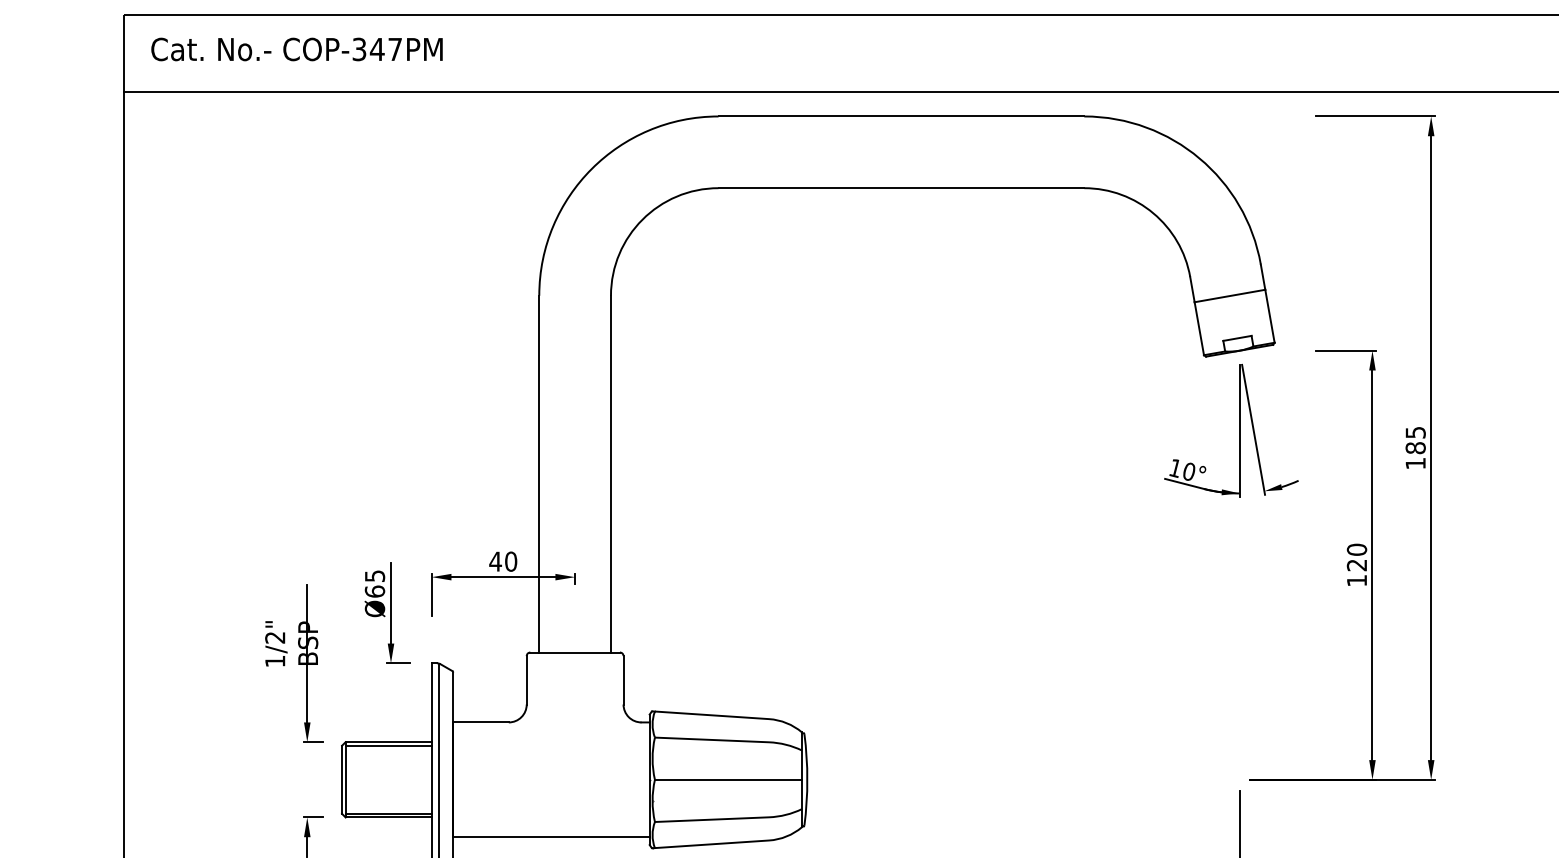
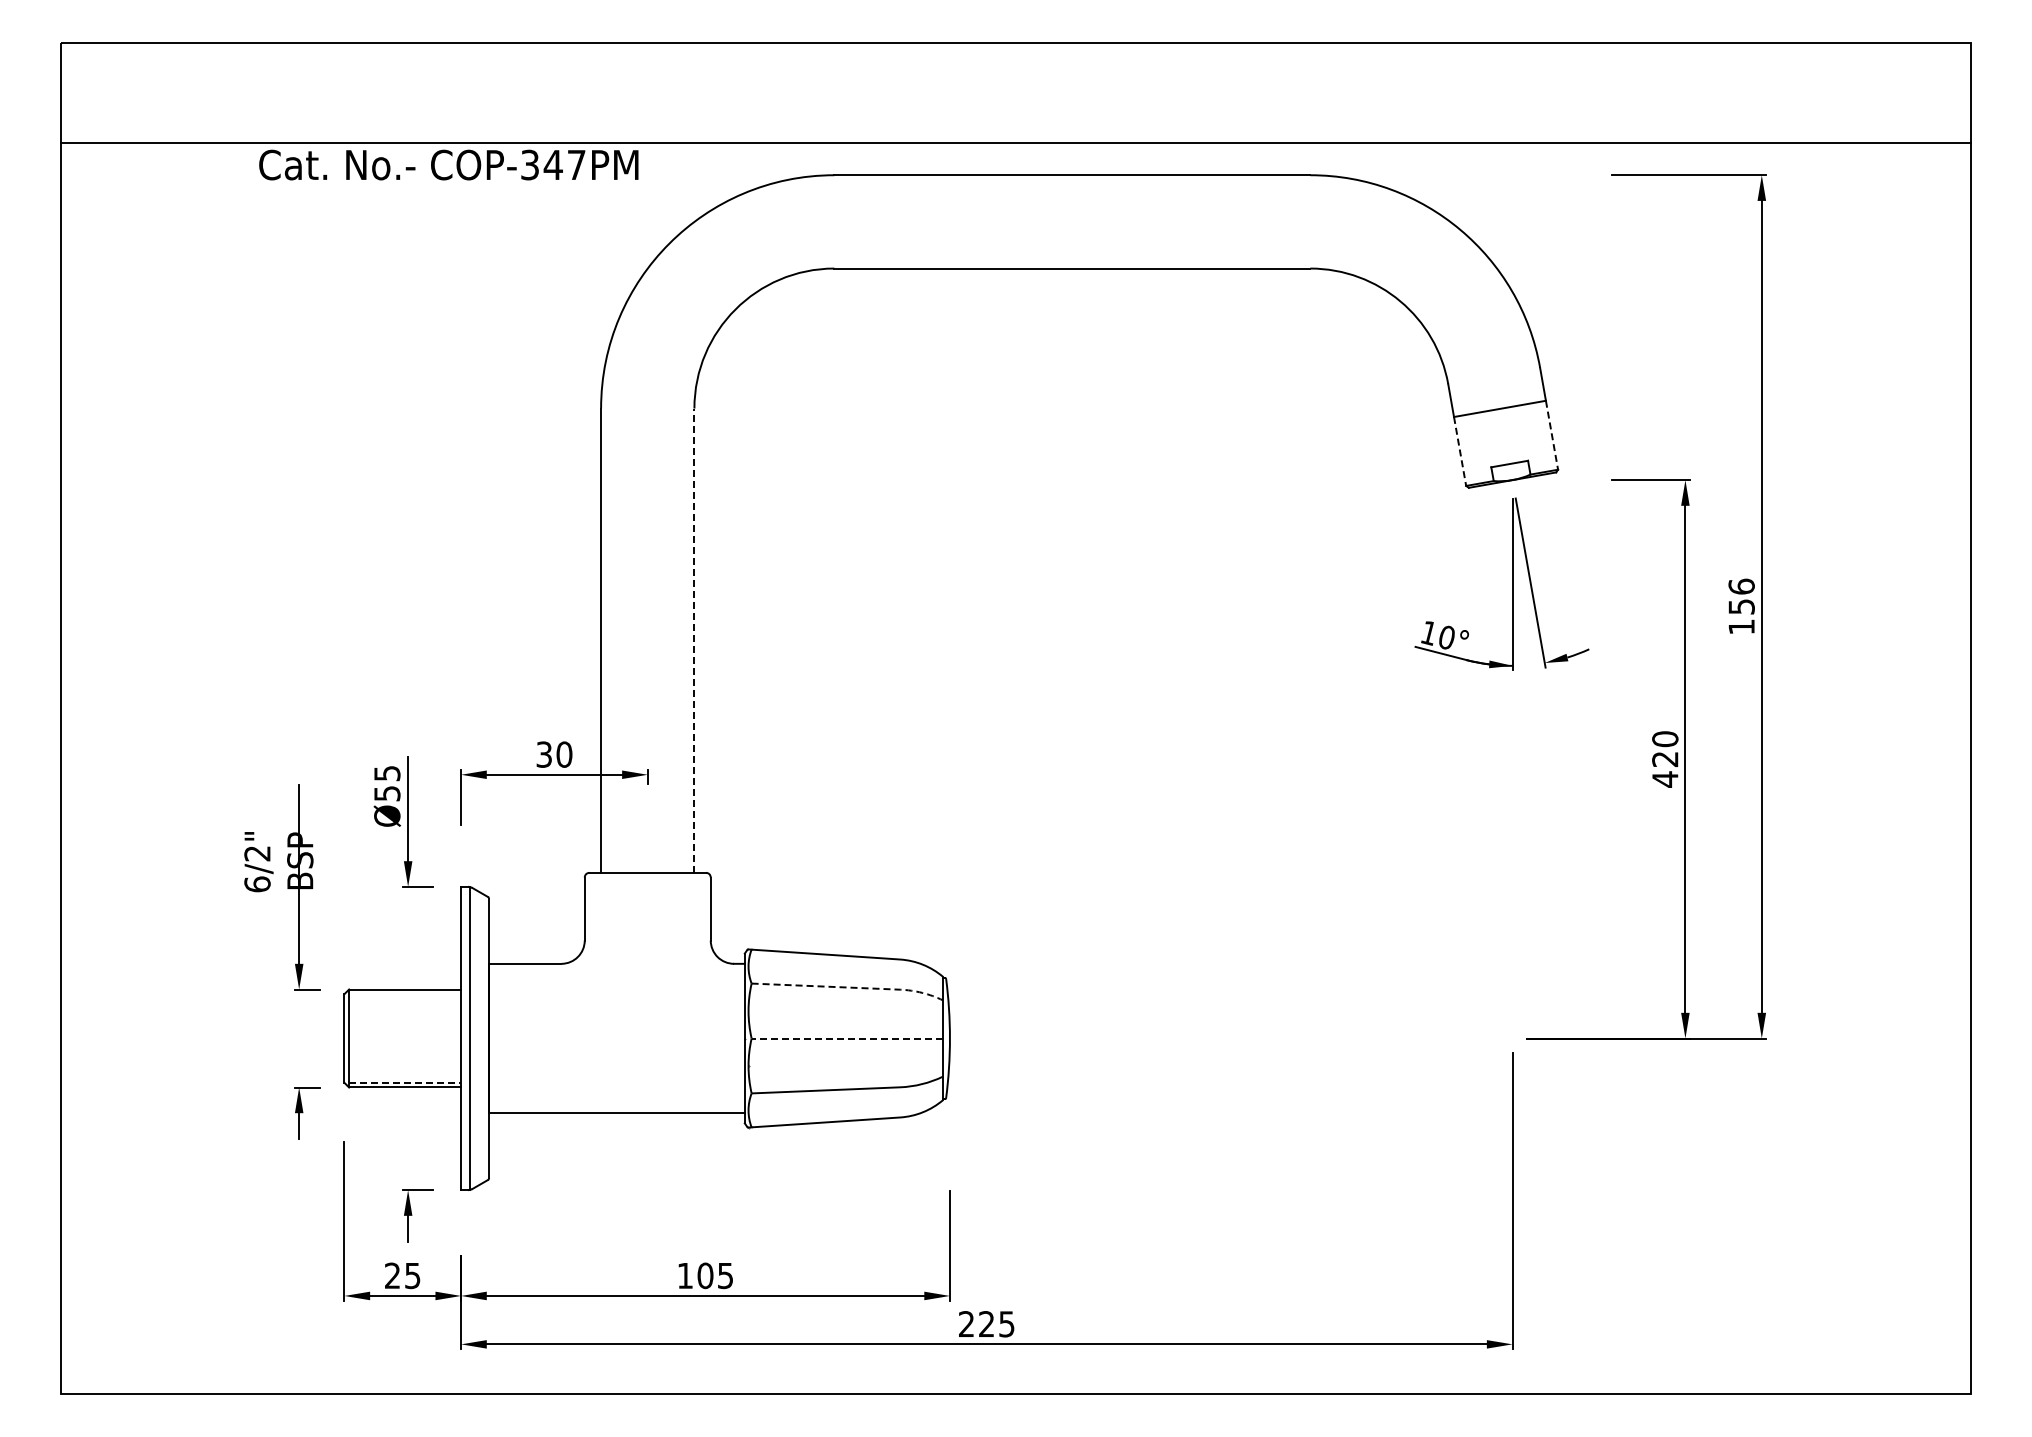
text: (296, 49) -> (448, 164), moved
line: (1270, 316) -> (1552, 435), solid -> dashed
line: (1199, 328) -> (1460, 451), solid -> dashed
text: (1415, 440) -> (1741, 596), 185 -> 156
line: (611, 473) -> (694, 640), solid -> dashed
text: (495, 561) -> (543, 754), 40 -> 30
text: (1357, 580) -> (1665, 779), 120 -> 420
text: (375, 591) -> (387, 793), Ø65 -> Ø55
text: (275, 661) -> (257, 884), 1/2" -> 6/2"
line: (732, 740) -> (852, 987), solid -> dashed
line: (388, 745) -> (405, 994), removed
line: (728, 779) -> (847, 1038), solid -> dashed
line: (388, 813) -> (405, 1082), solid -> dashed

